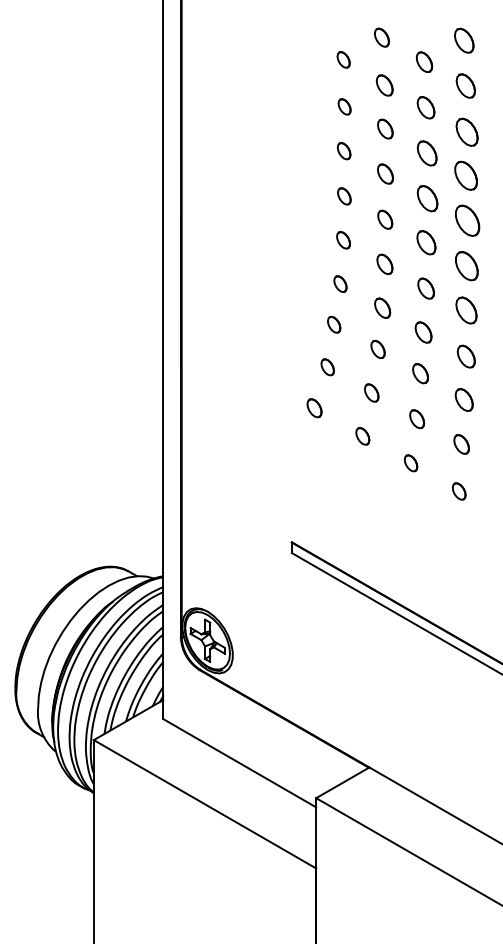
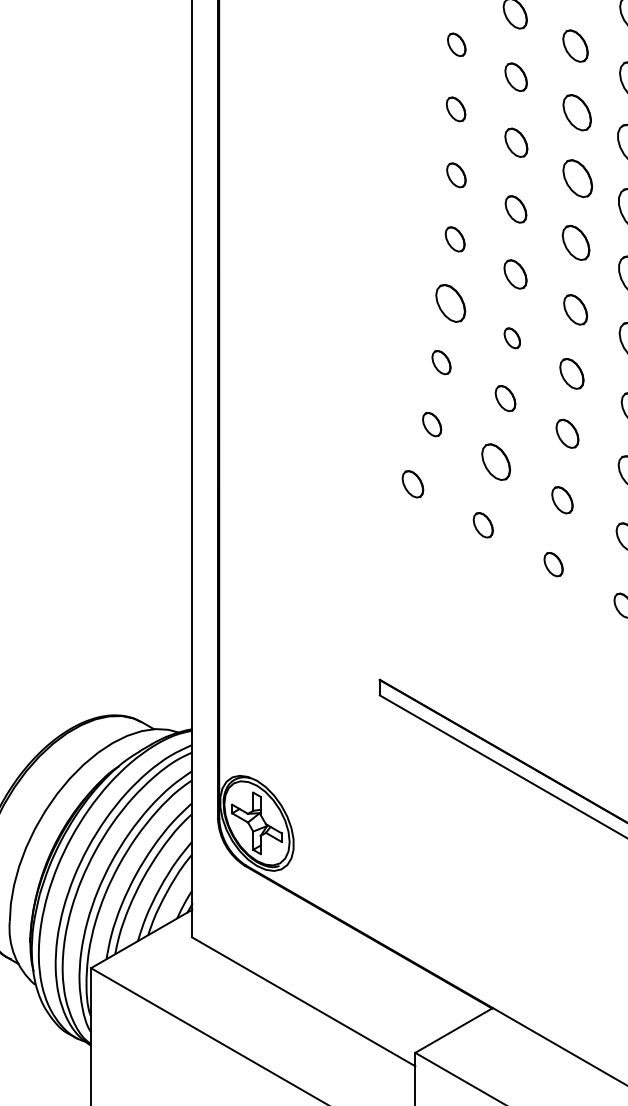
part: (340, 283) -> (450, 302), size x1.6
part: (382, 307) -> (511, 337), size x0.7
part: (371, 392) -> (495, 461), size x1.4

